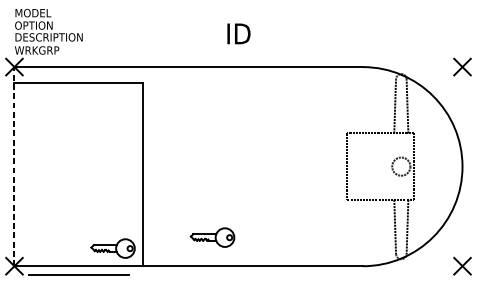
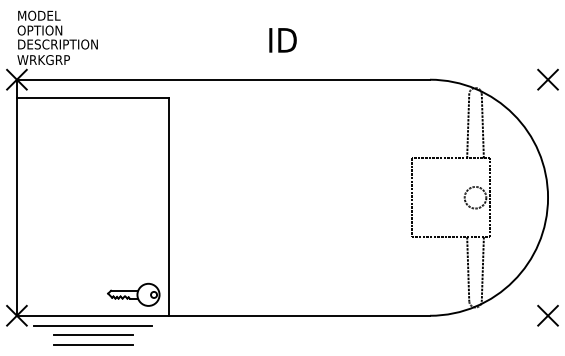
line: (14, 166) -> (16, 197), dashed -> solid
part: (212, 237) -> (251, 281), removed
line: (78, 282) -> (92, 335), added
line: (78, 291) -> (92, 345), added

